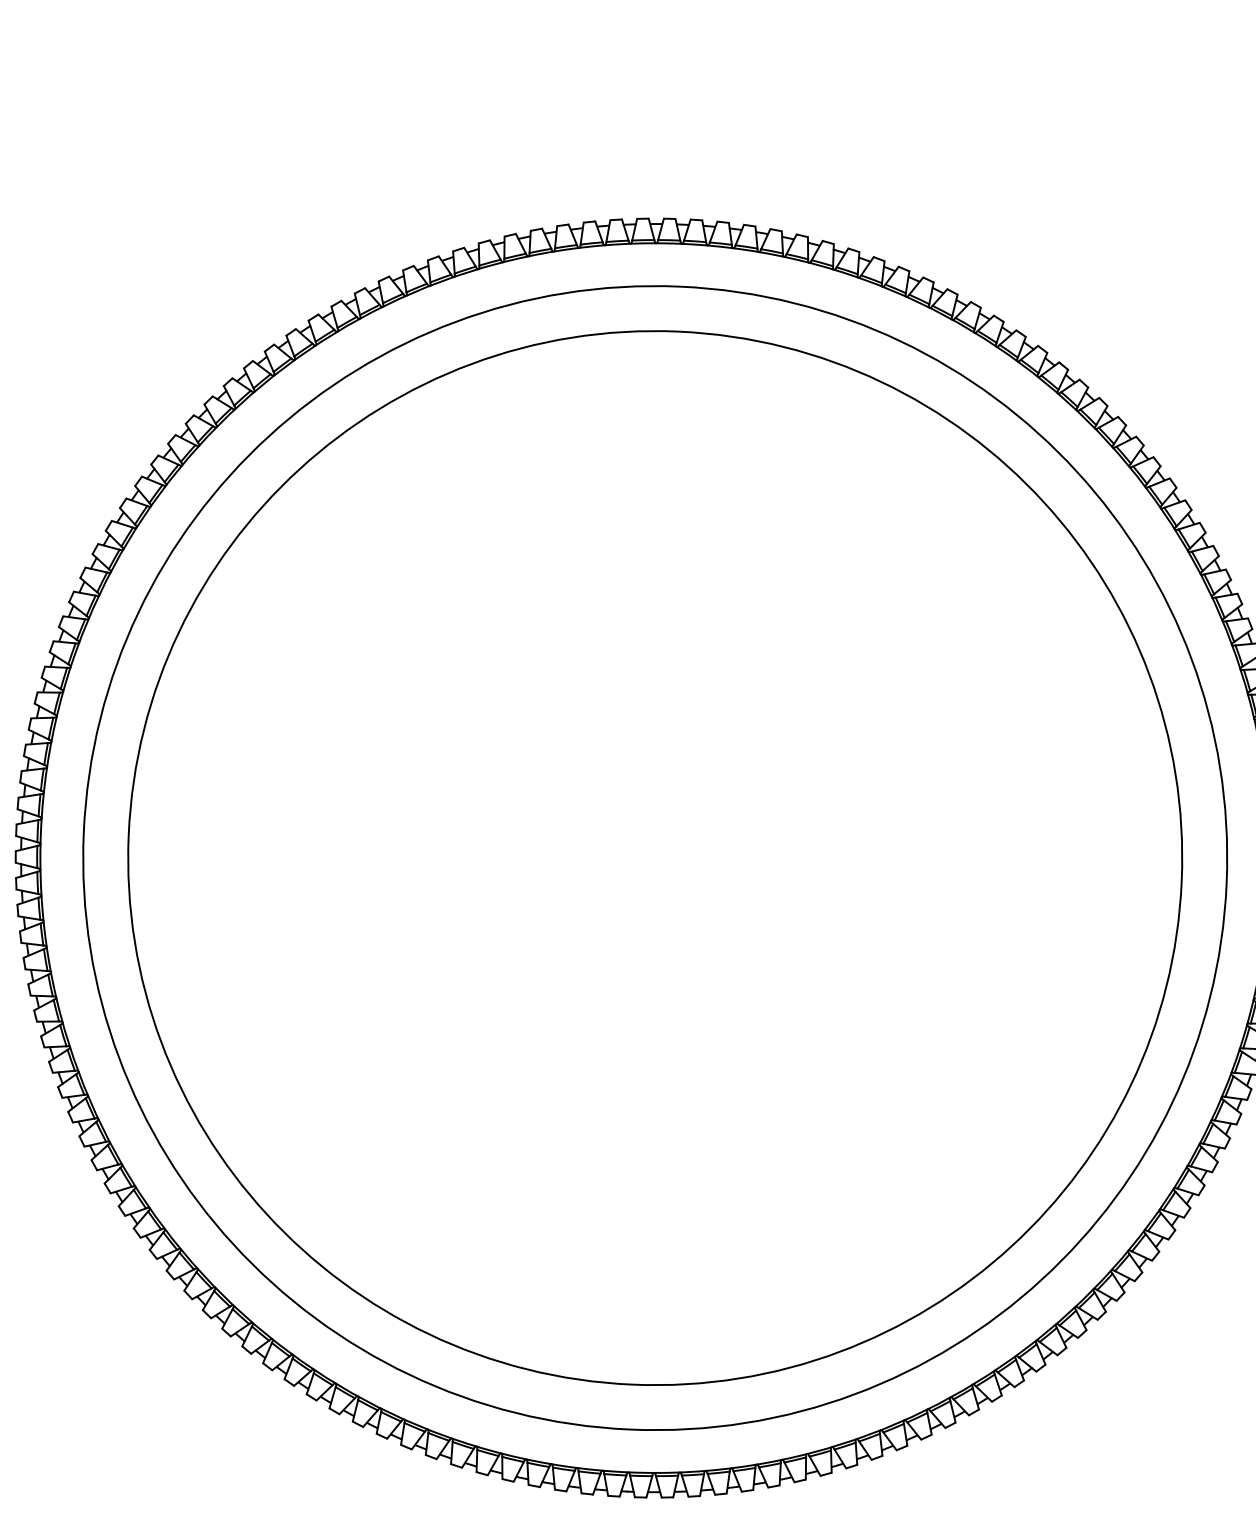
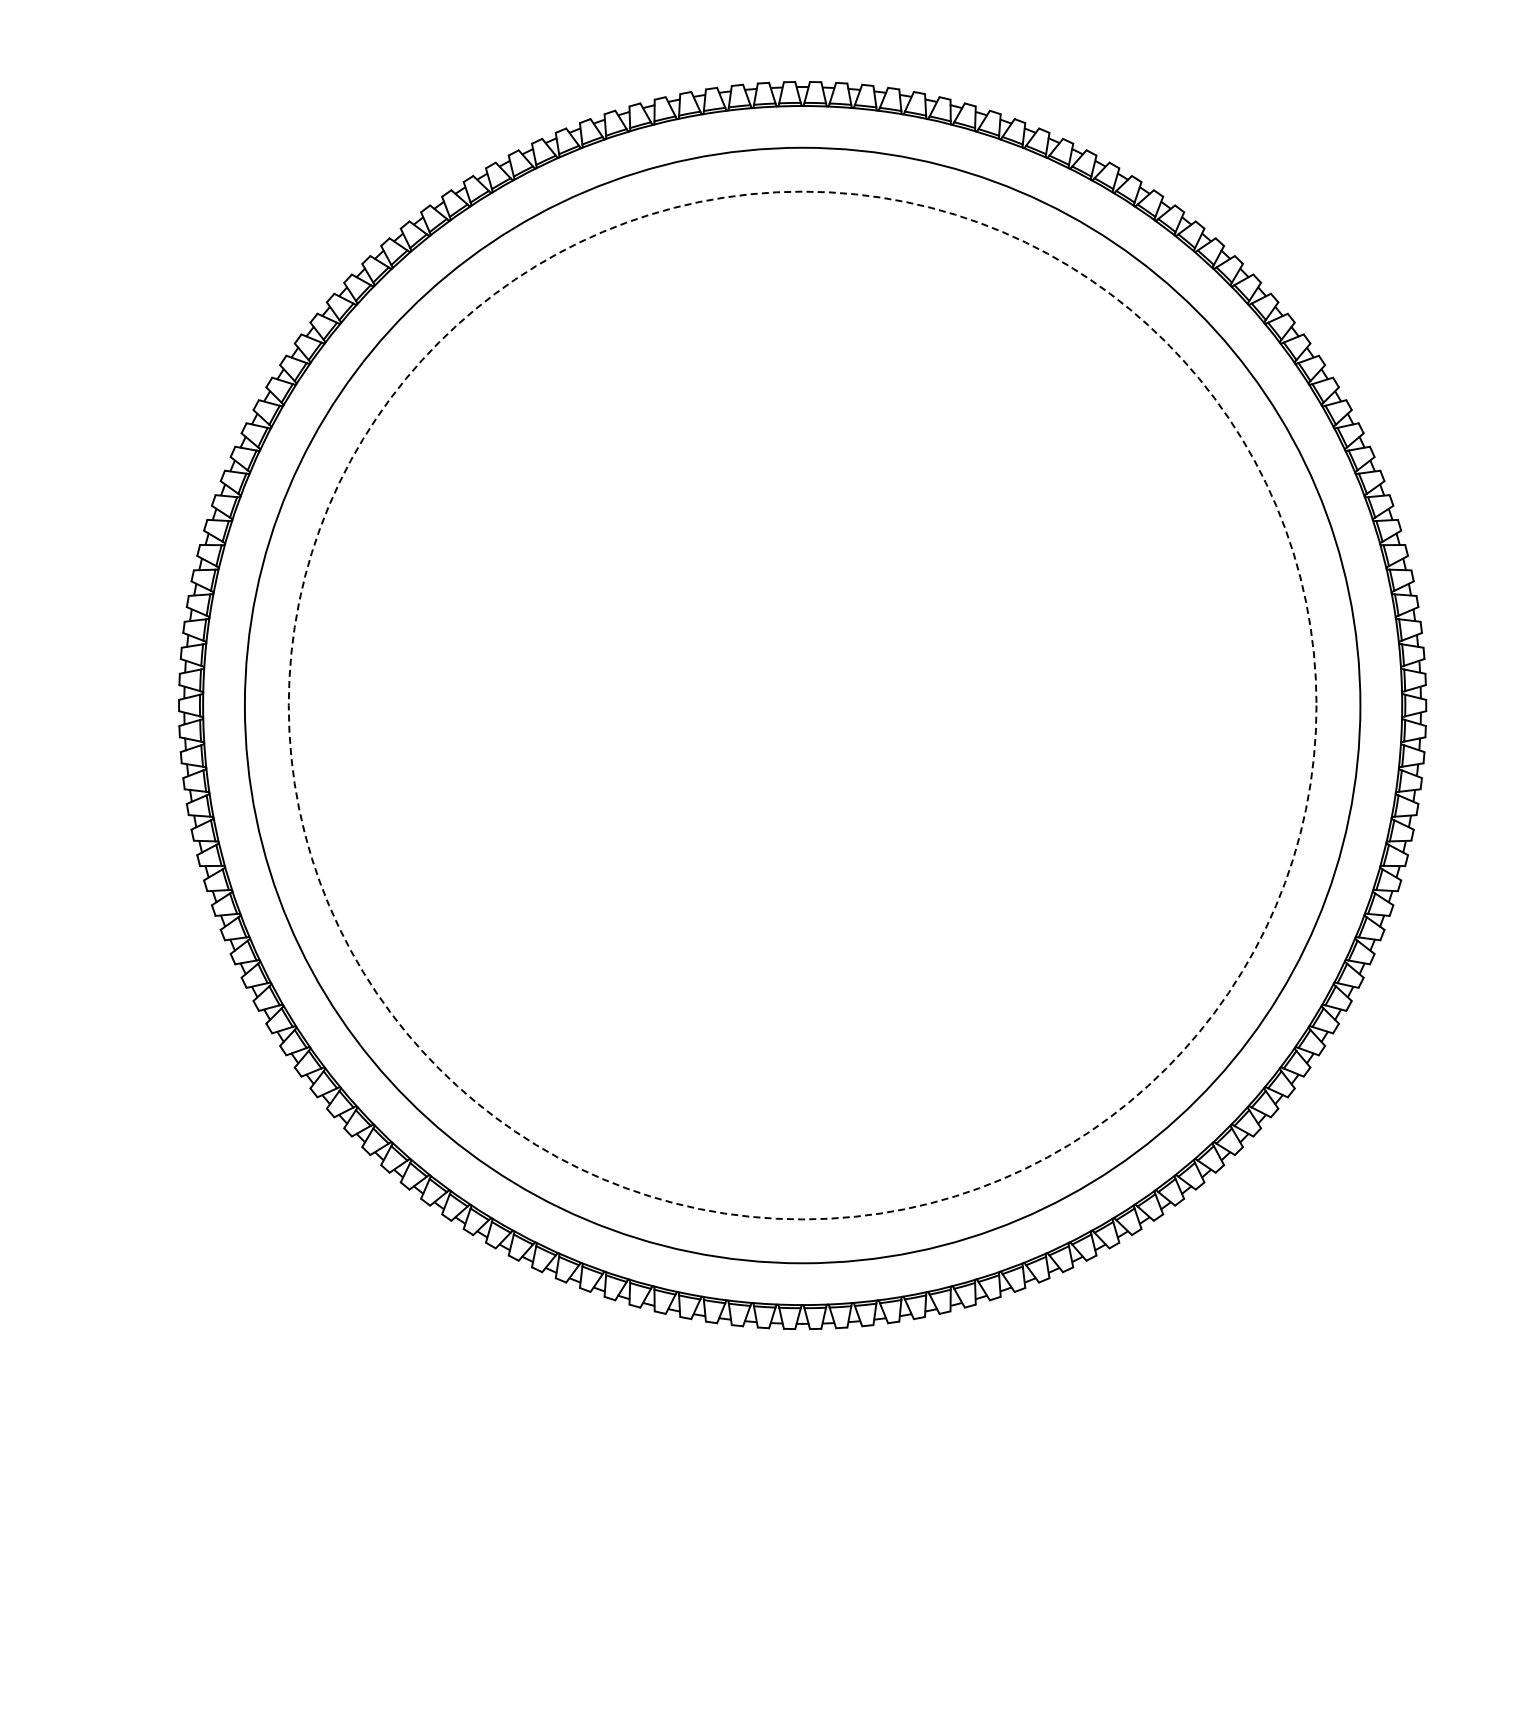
circle: (655, 858) -> (802, 705), solid -> dashed

